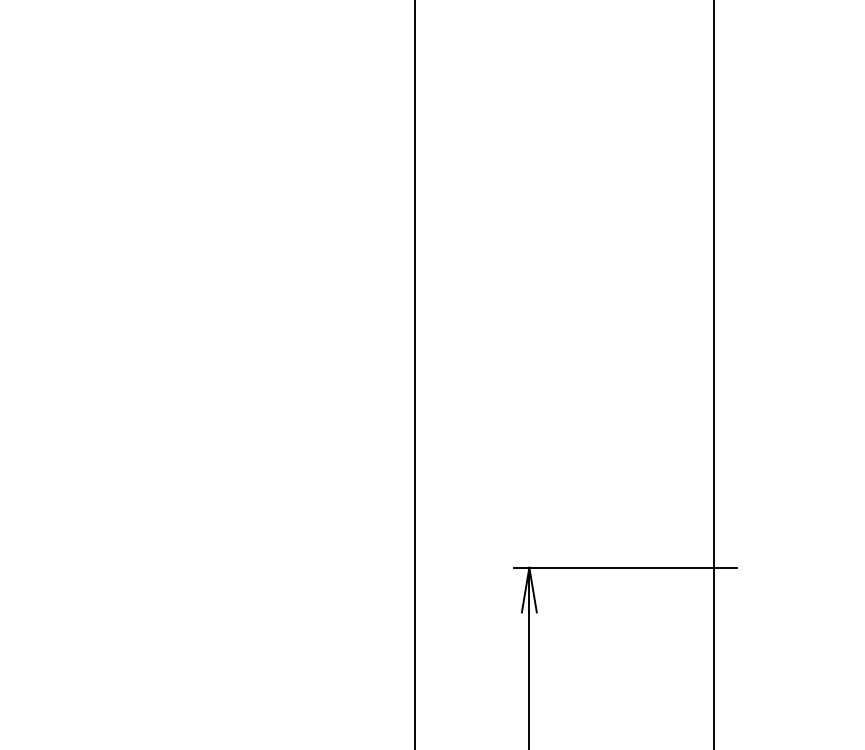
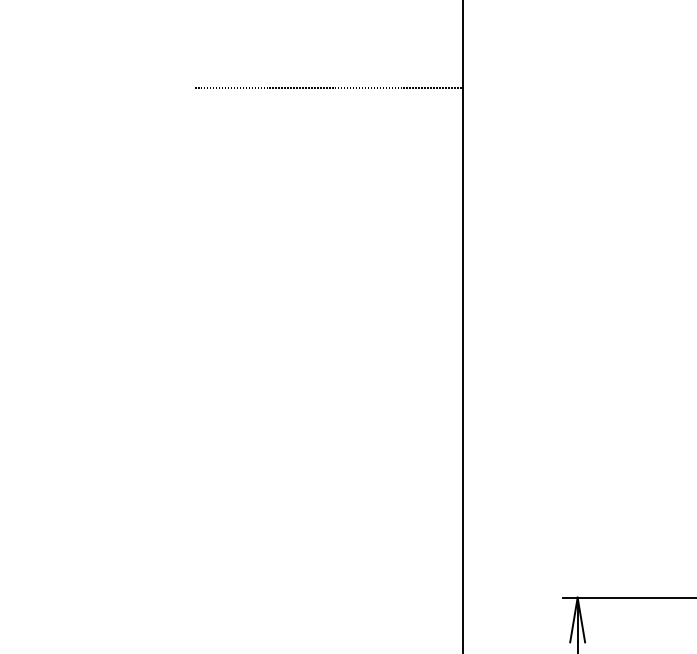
line: (280, 57) -> (328, 87), added

